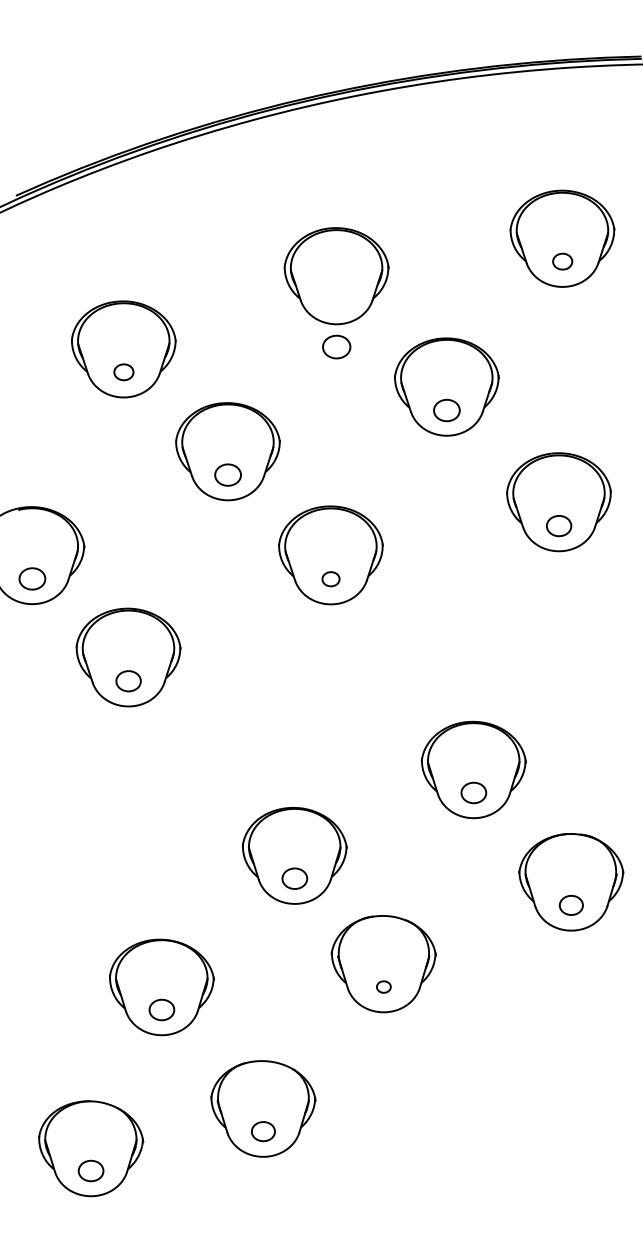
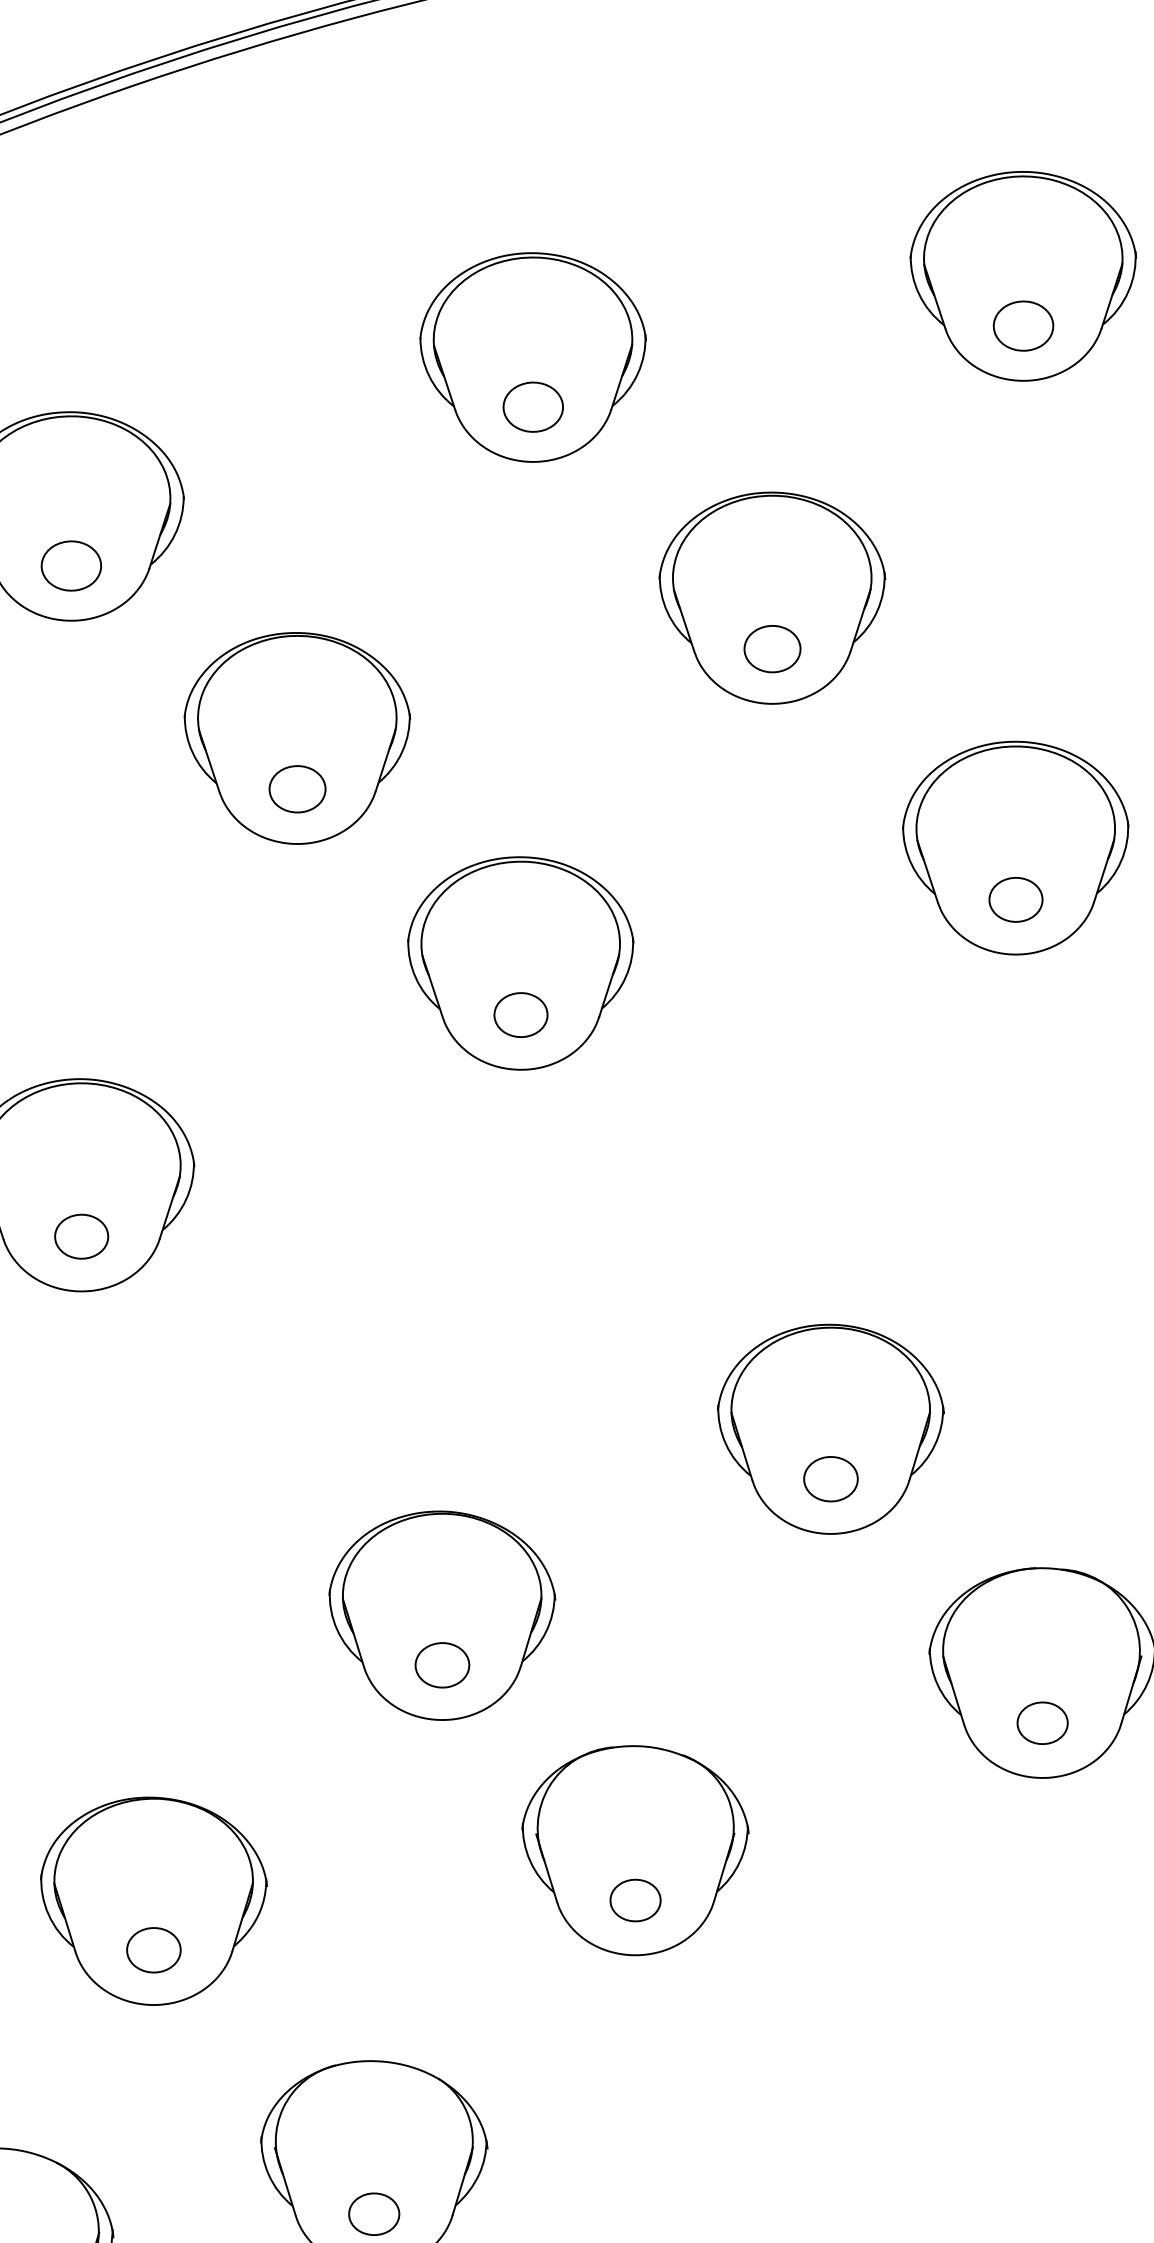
part: (562, 261) -> (1023, 325), size x1.43
part: (336, 346) -> (532, 405), moved
part: (123, 372) -> (70, 566), size x1.43
part: (330, 579) -> (519, 1015), size x1.43
part: (383, 986) -> (634, 1899), size x1.67

